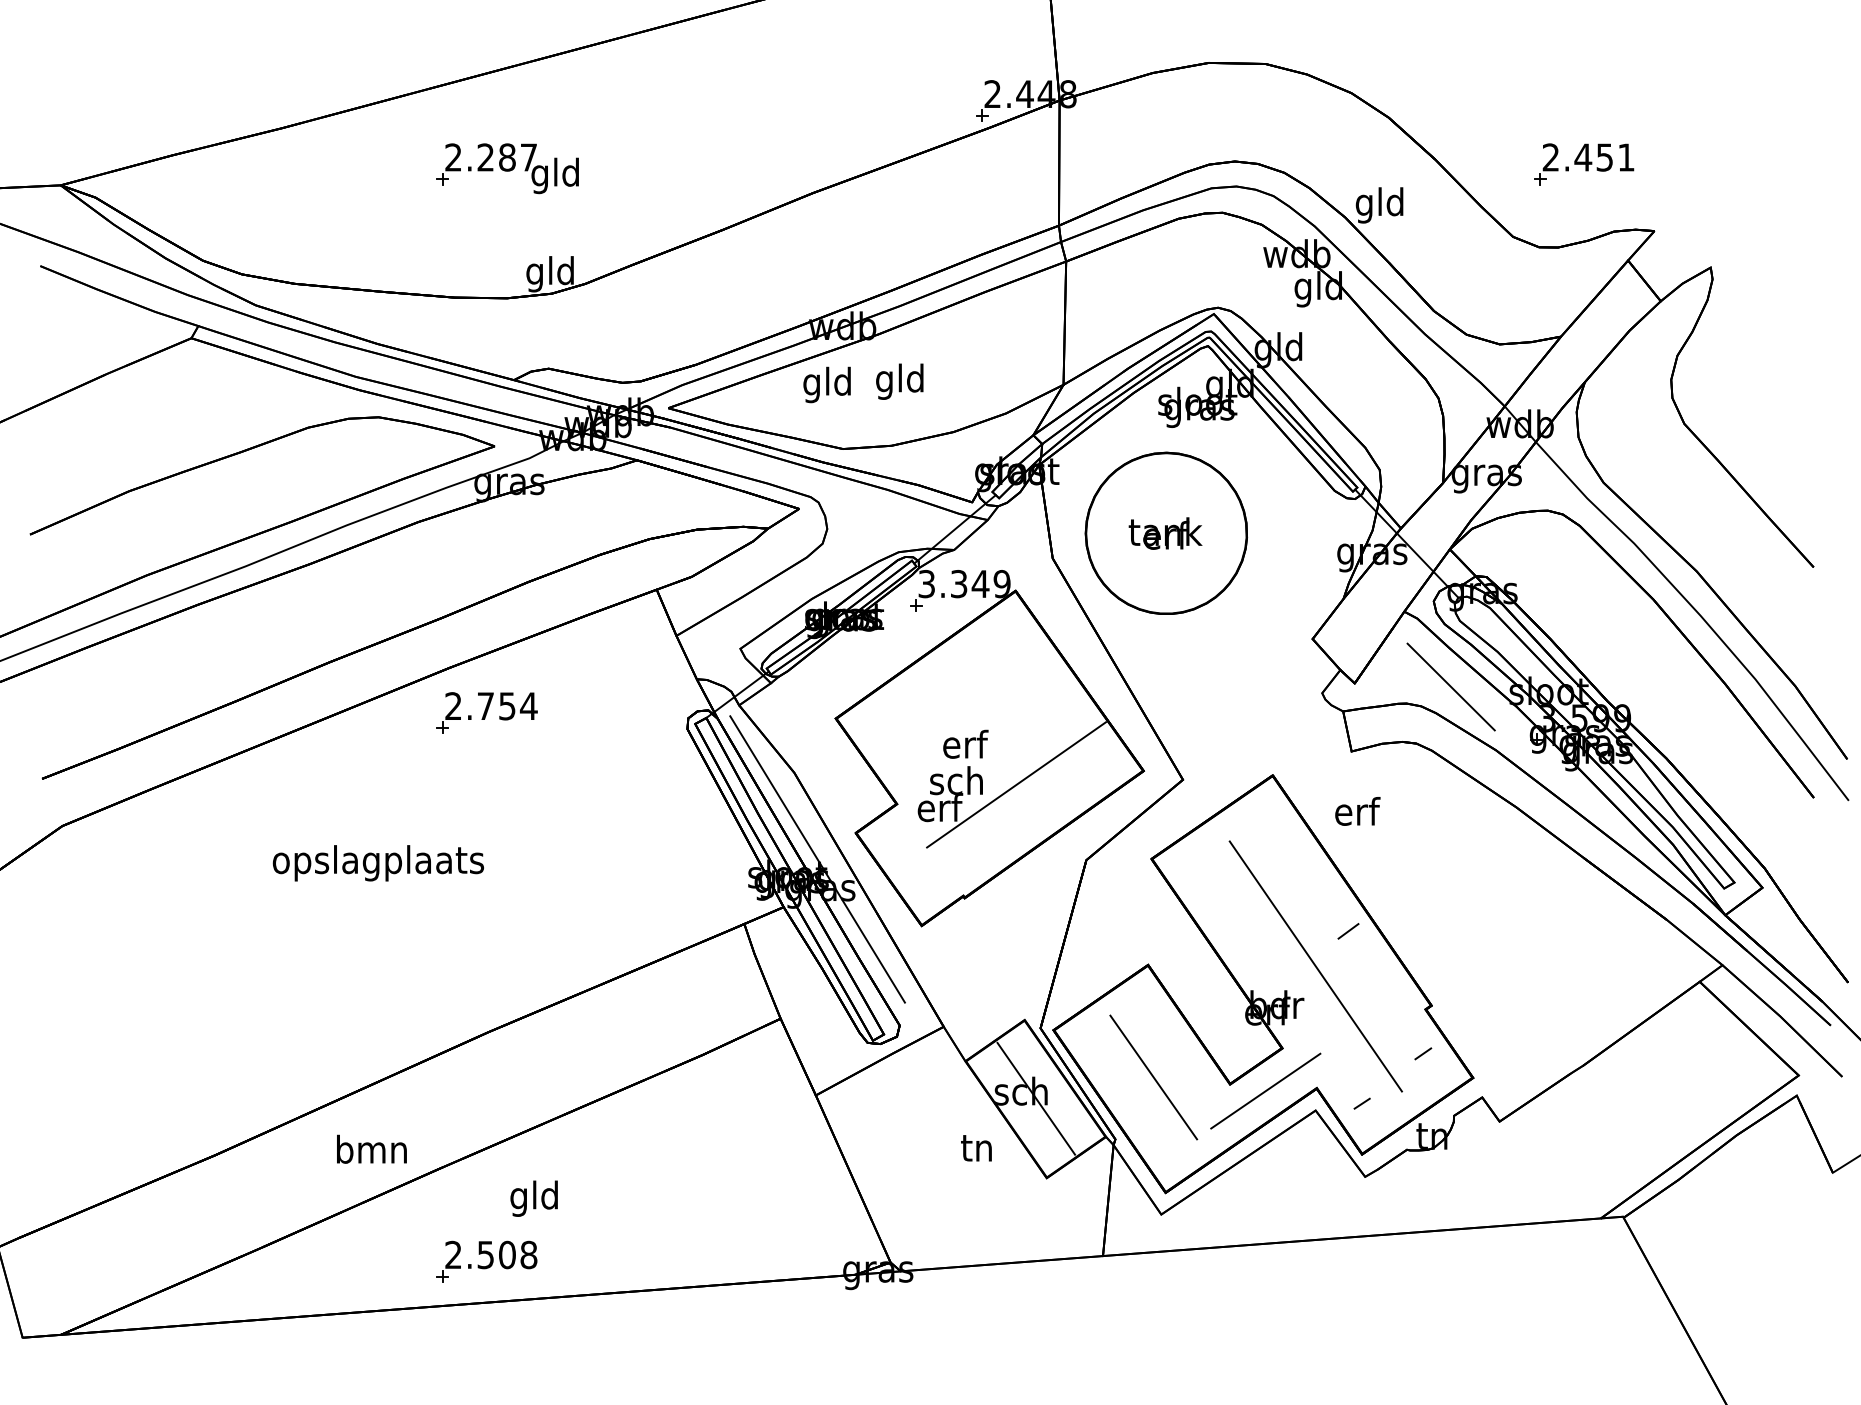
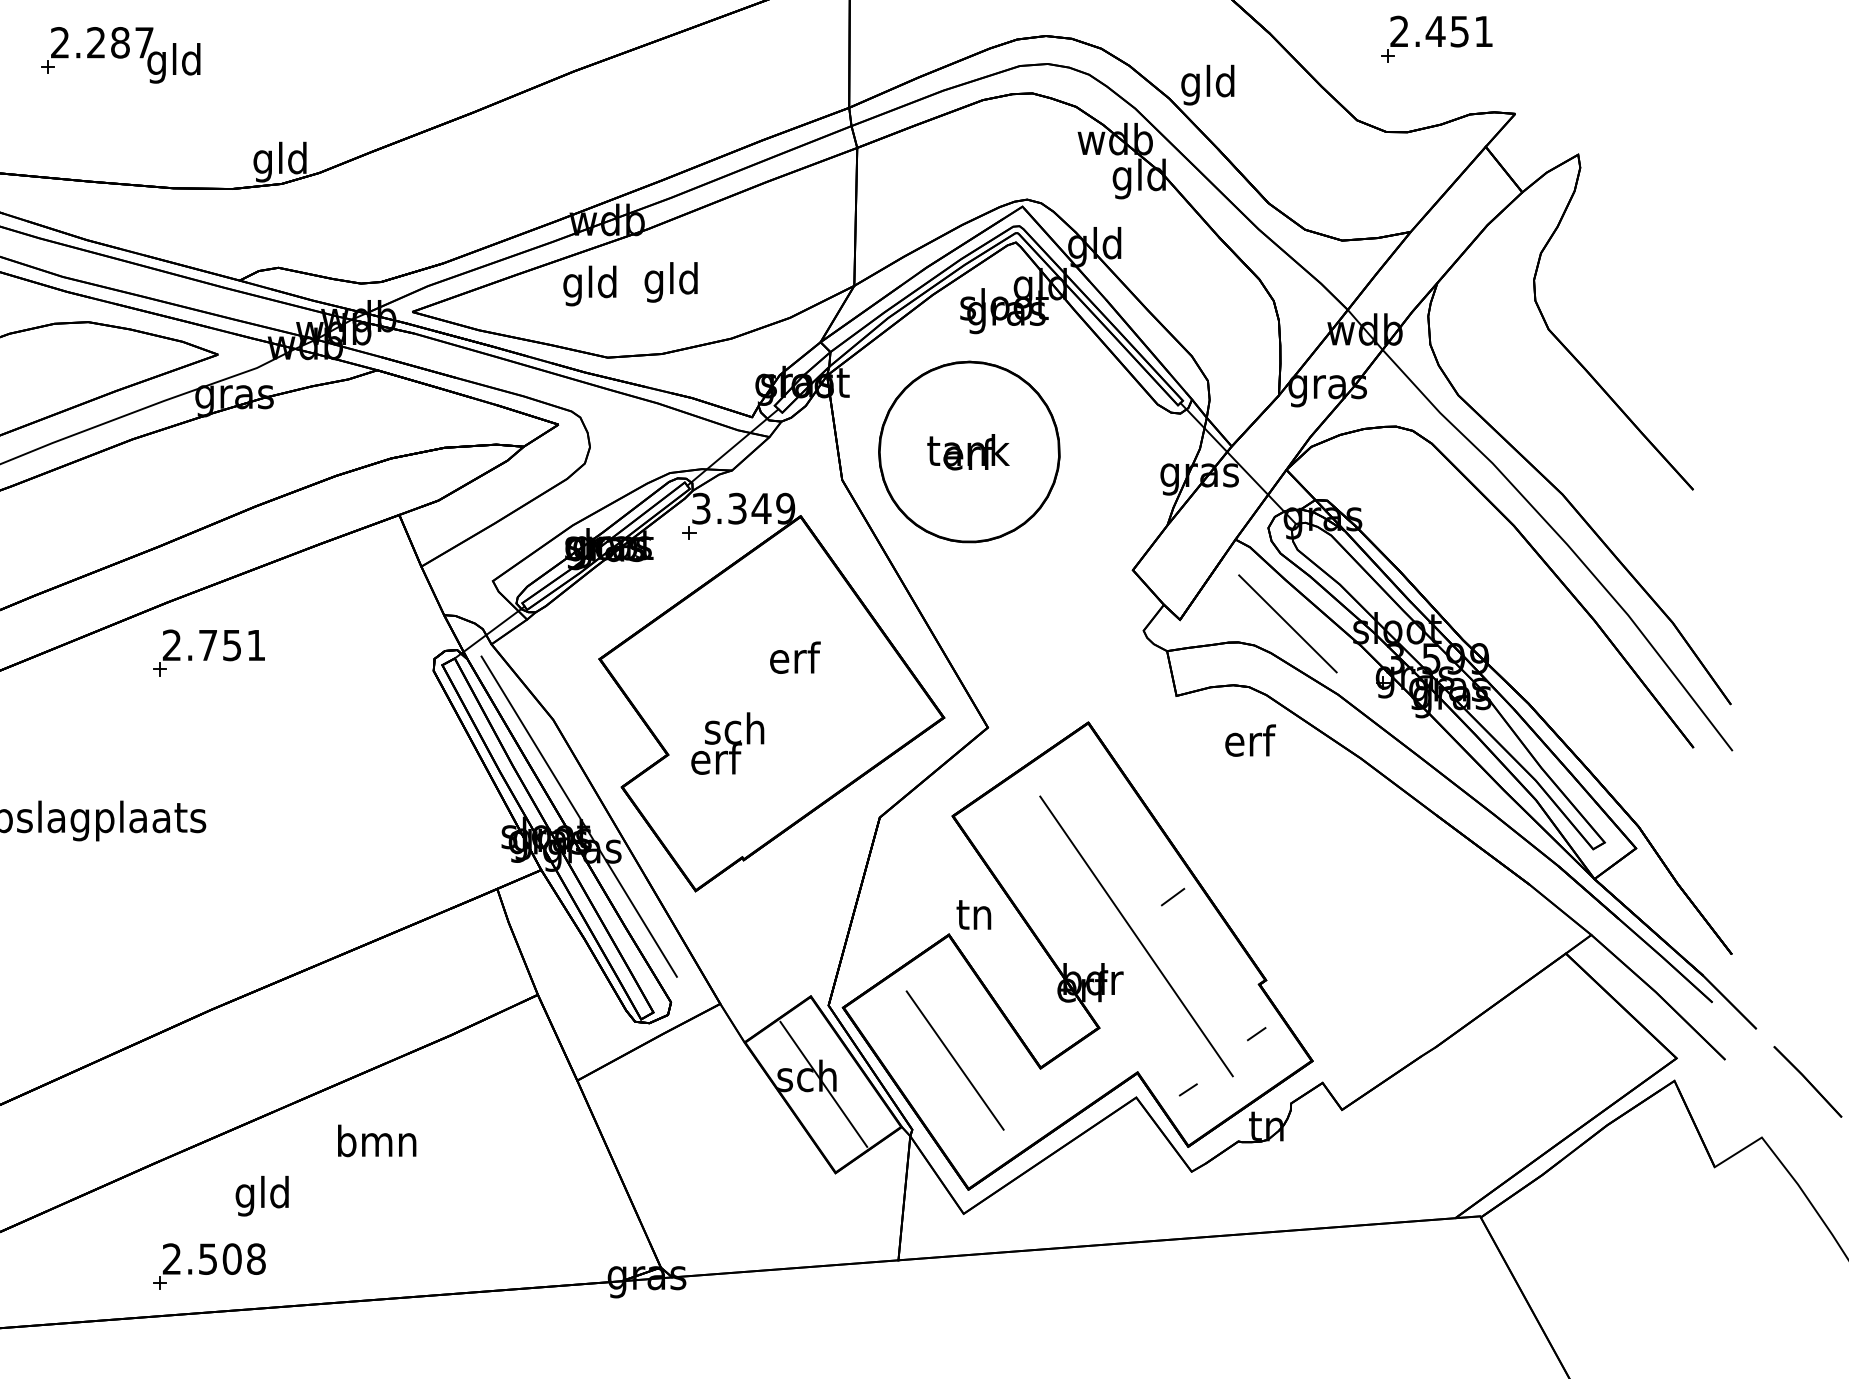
part: (507, 168) -> (120, 55), moved
text: (528, 705) -> (255, 644), 2.754 -> 2.751
text: (965, 743) -> (794, 656), moved
line: (1016, 784) -> (801, 732), removed
text: (1357, 811) -> (1250, 740), moved
line: (1265, 1090) -> (1080, 1075), removed
text: (371, 1148) -> (376, 1139), moved
text: (976, 1148) -> (973, 915), moved

